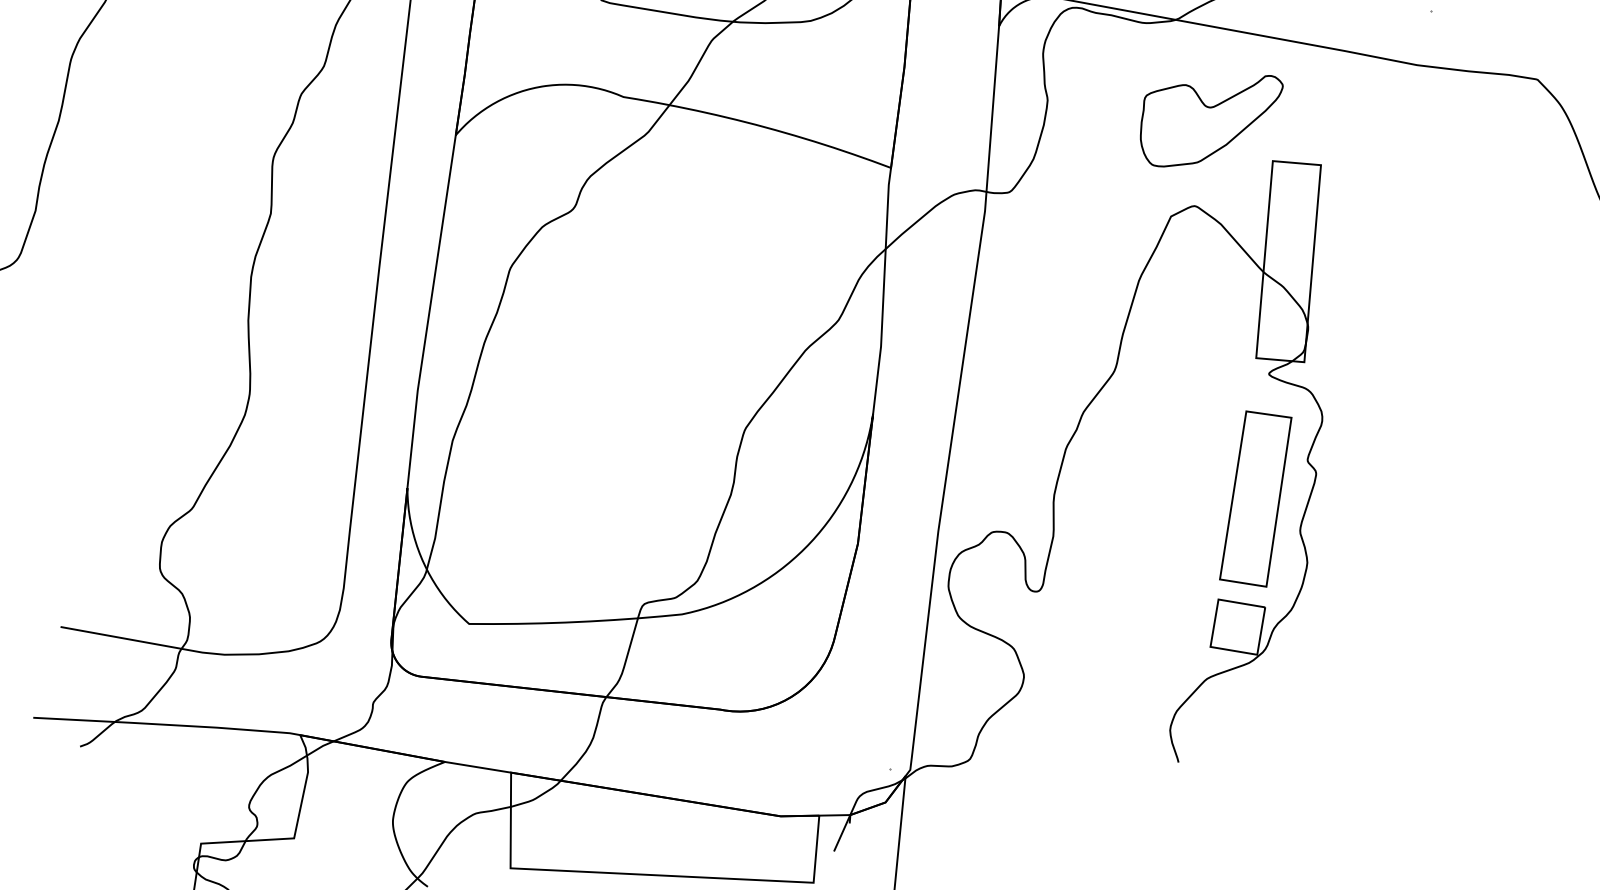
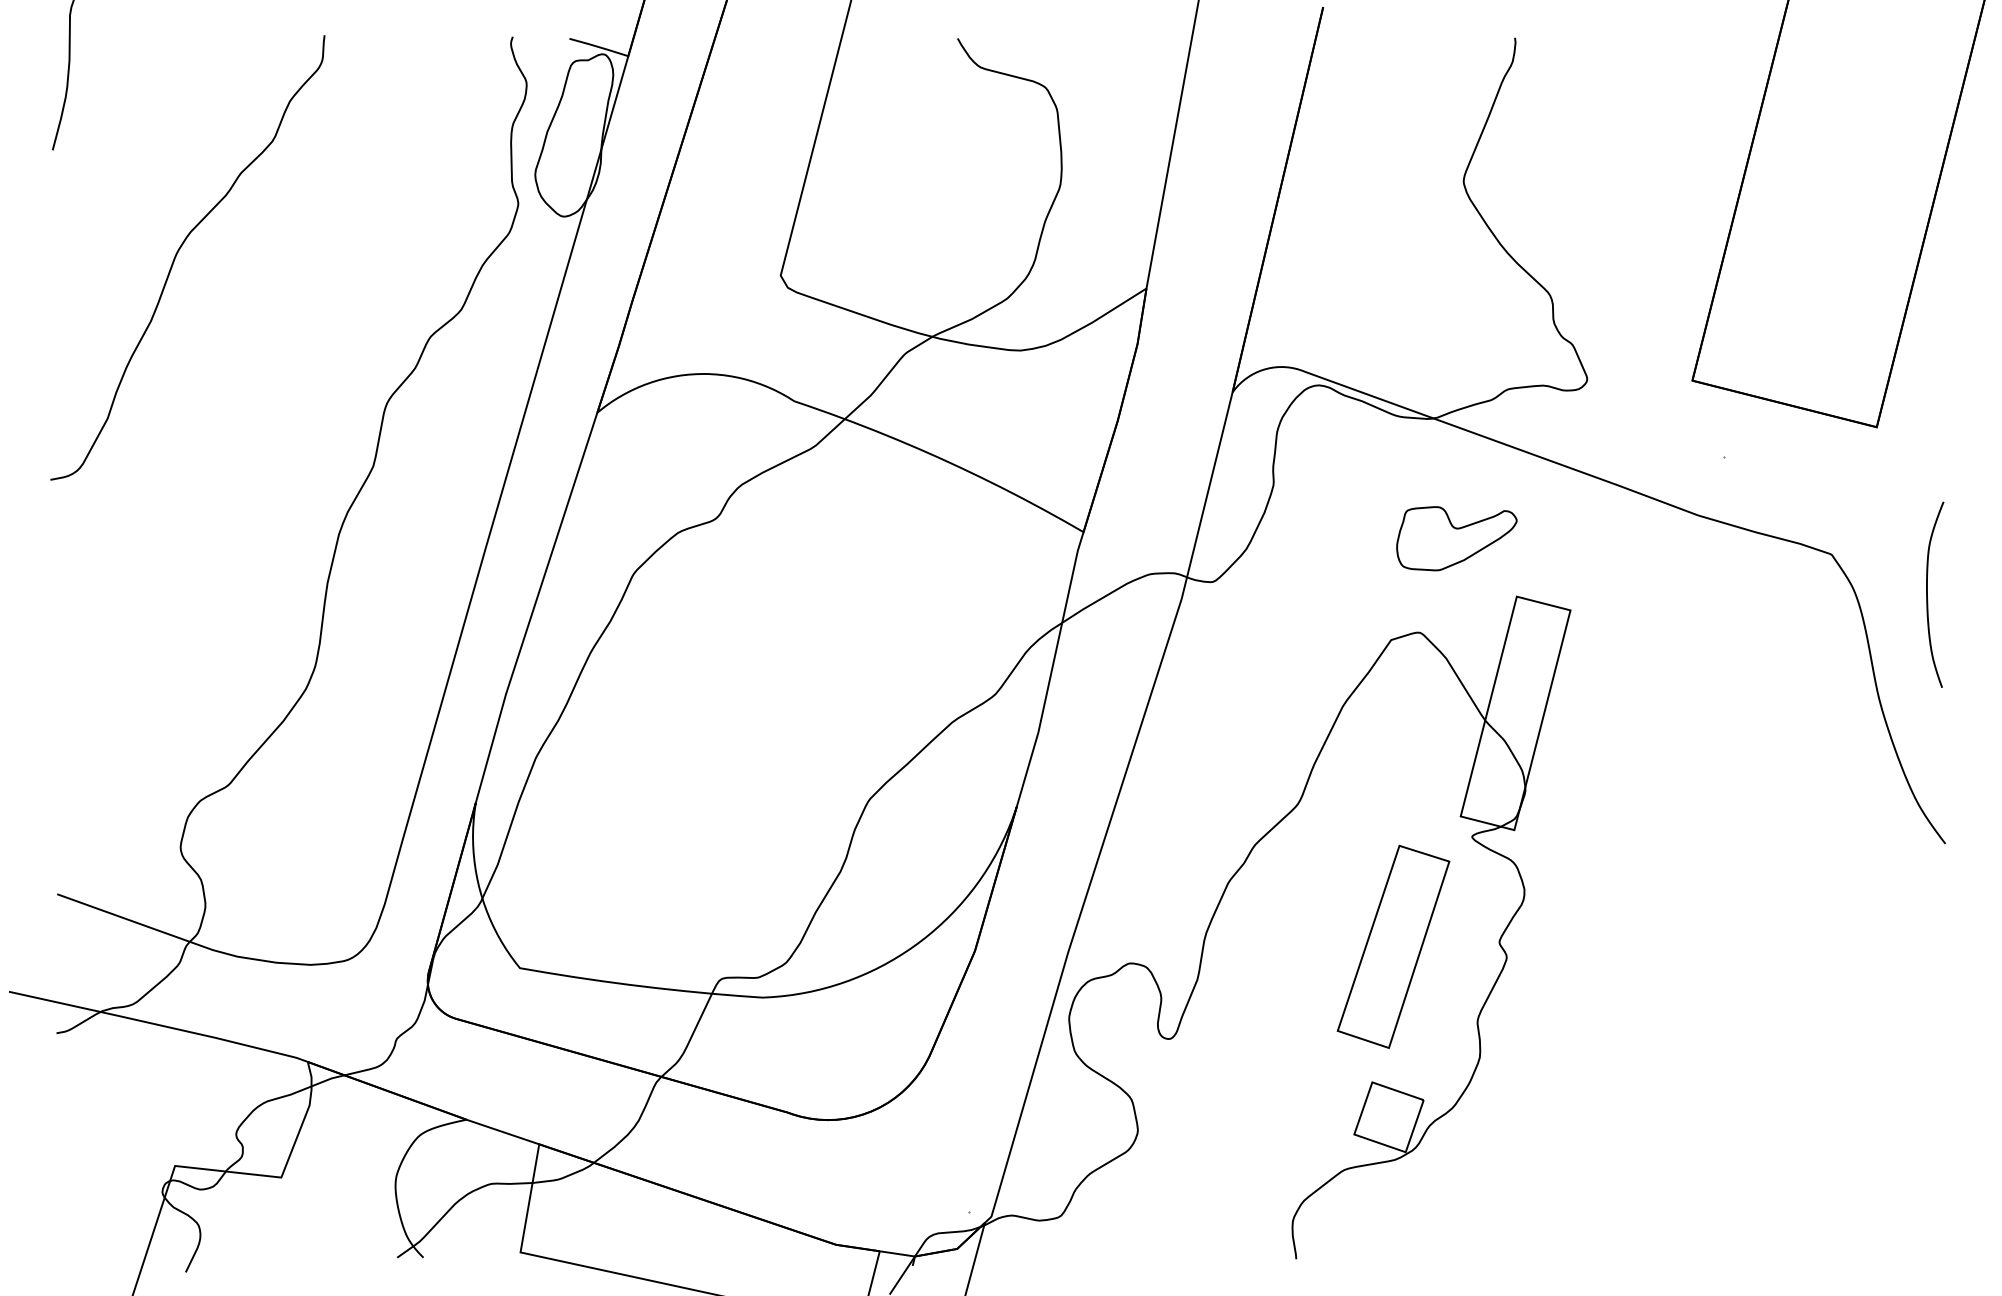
part: (1212, 119) -> (1456, 538), size x0.7
part: (1255, 498) -> (1393, 946), moved

